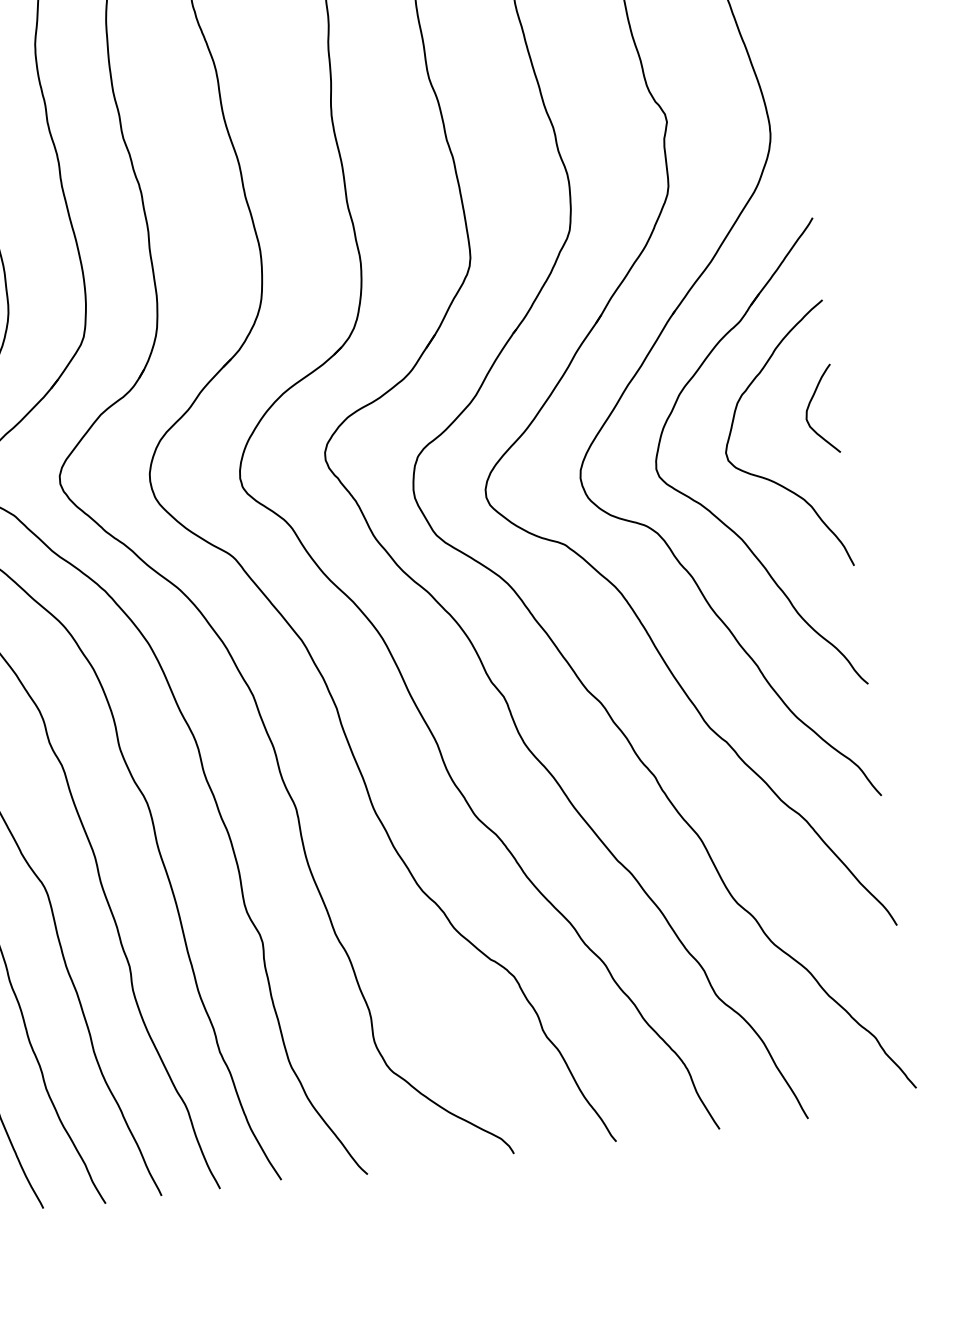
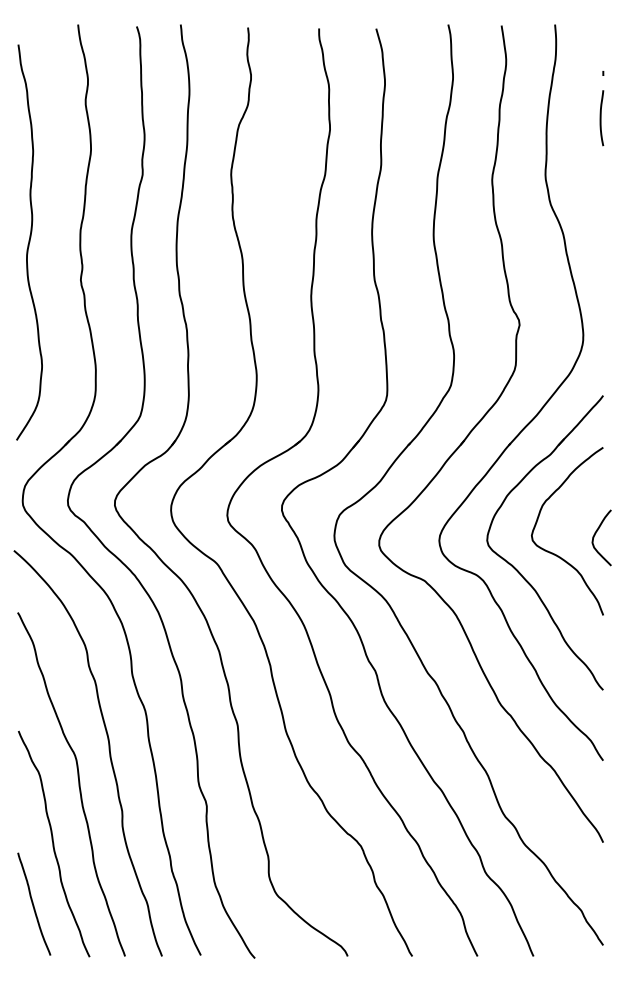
curve: (809, 407) -> (595, 535), moved

